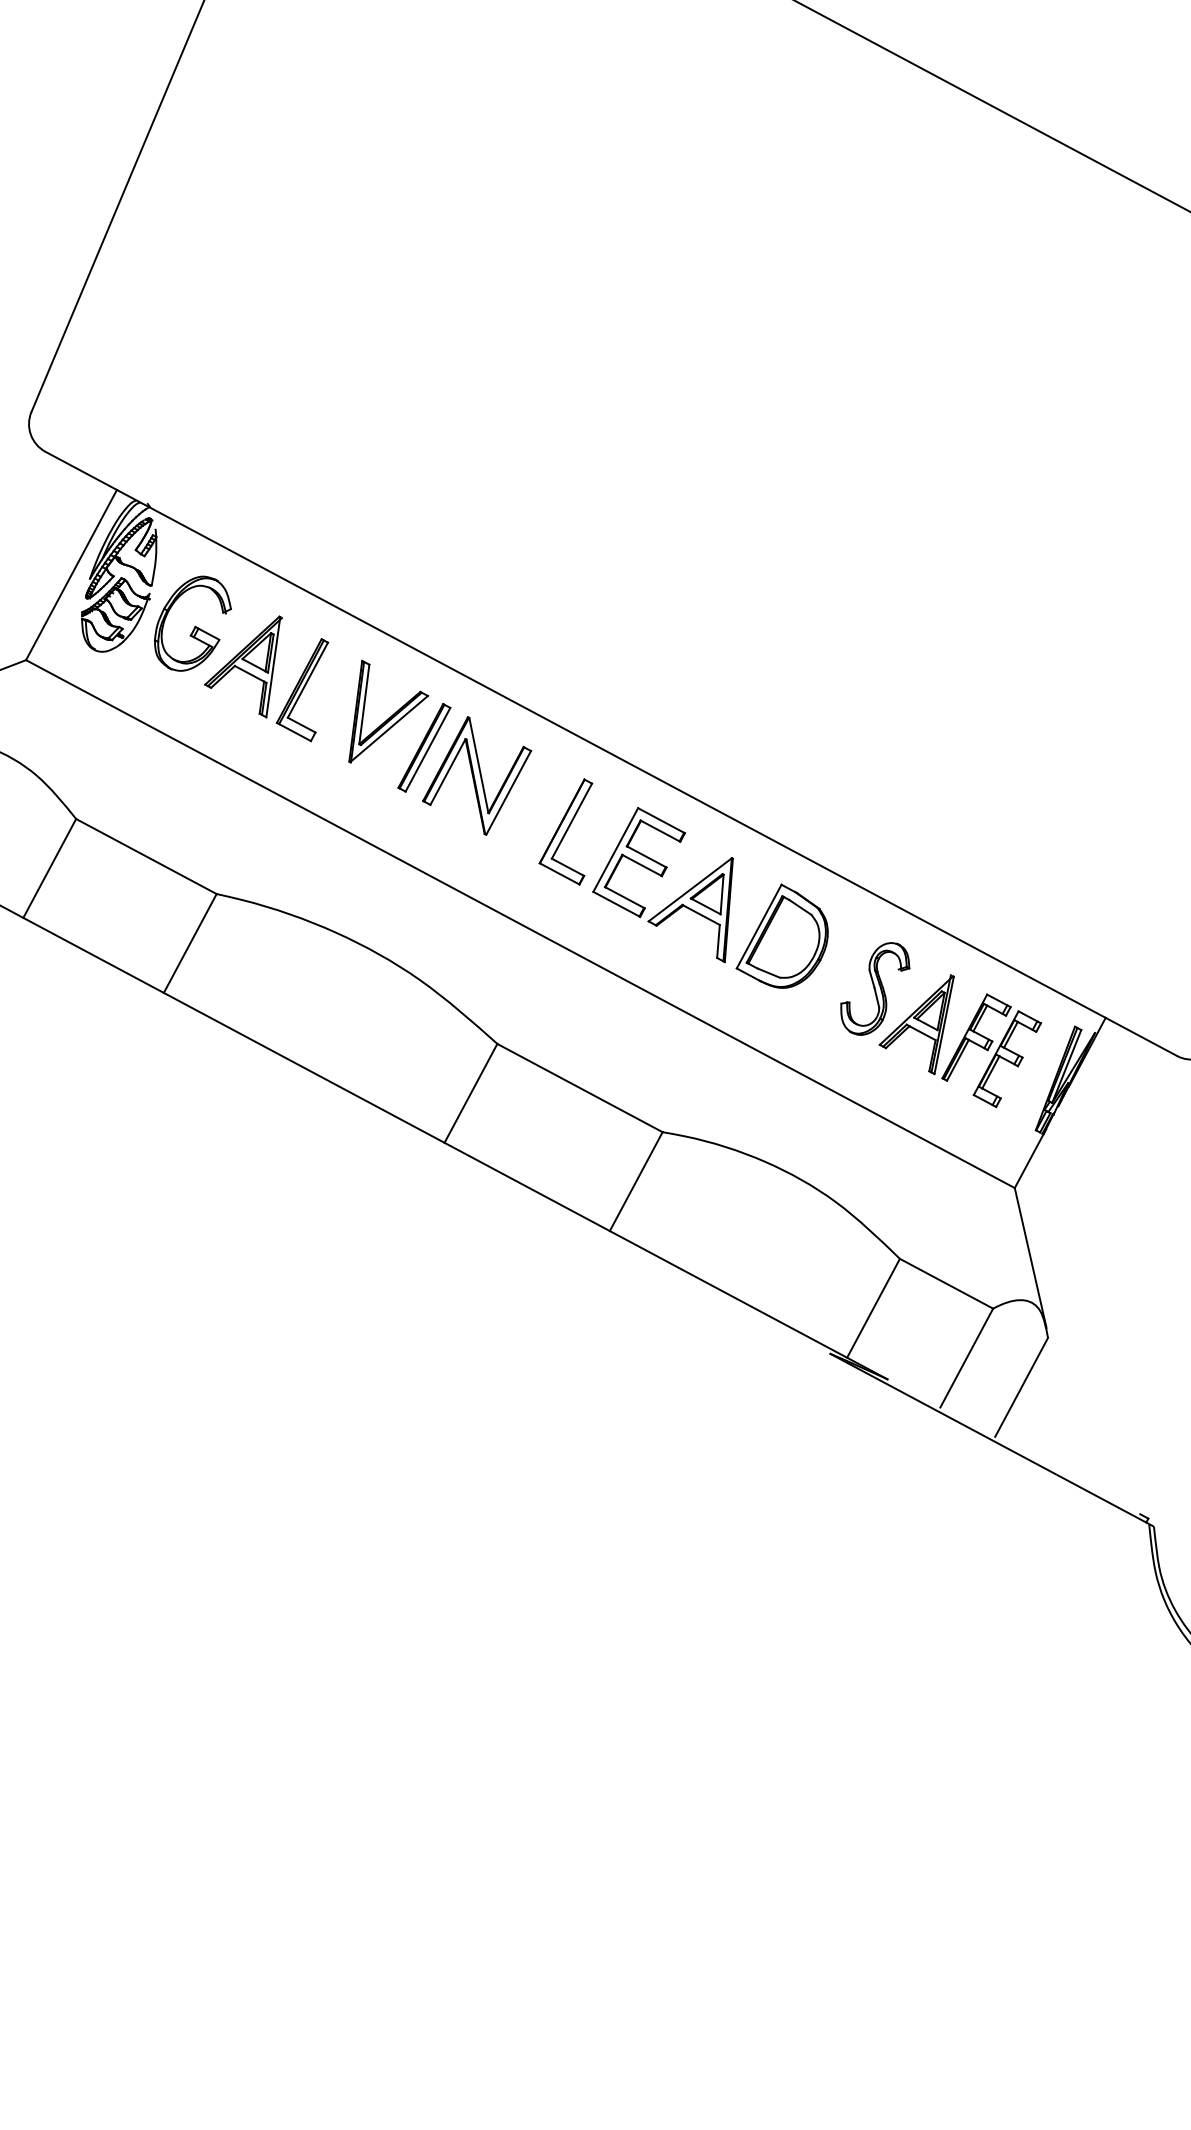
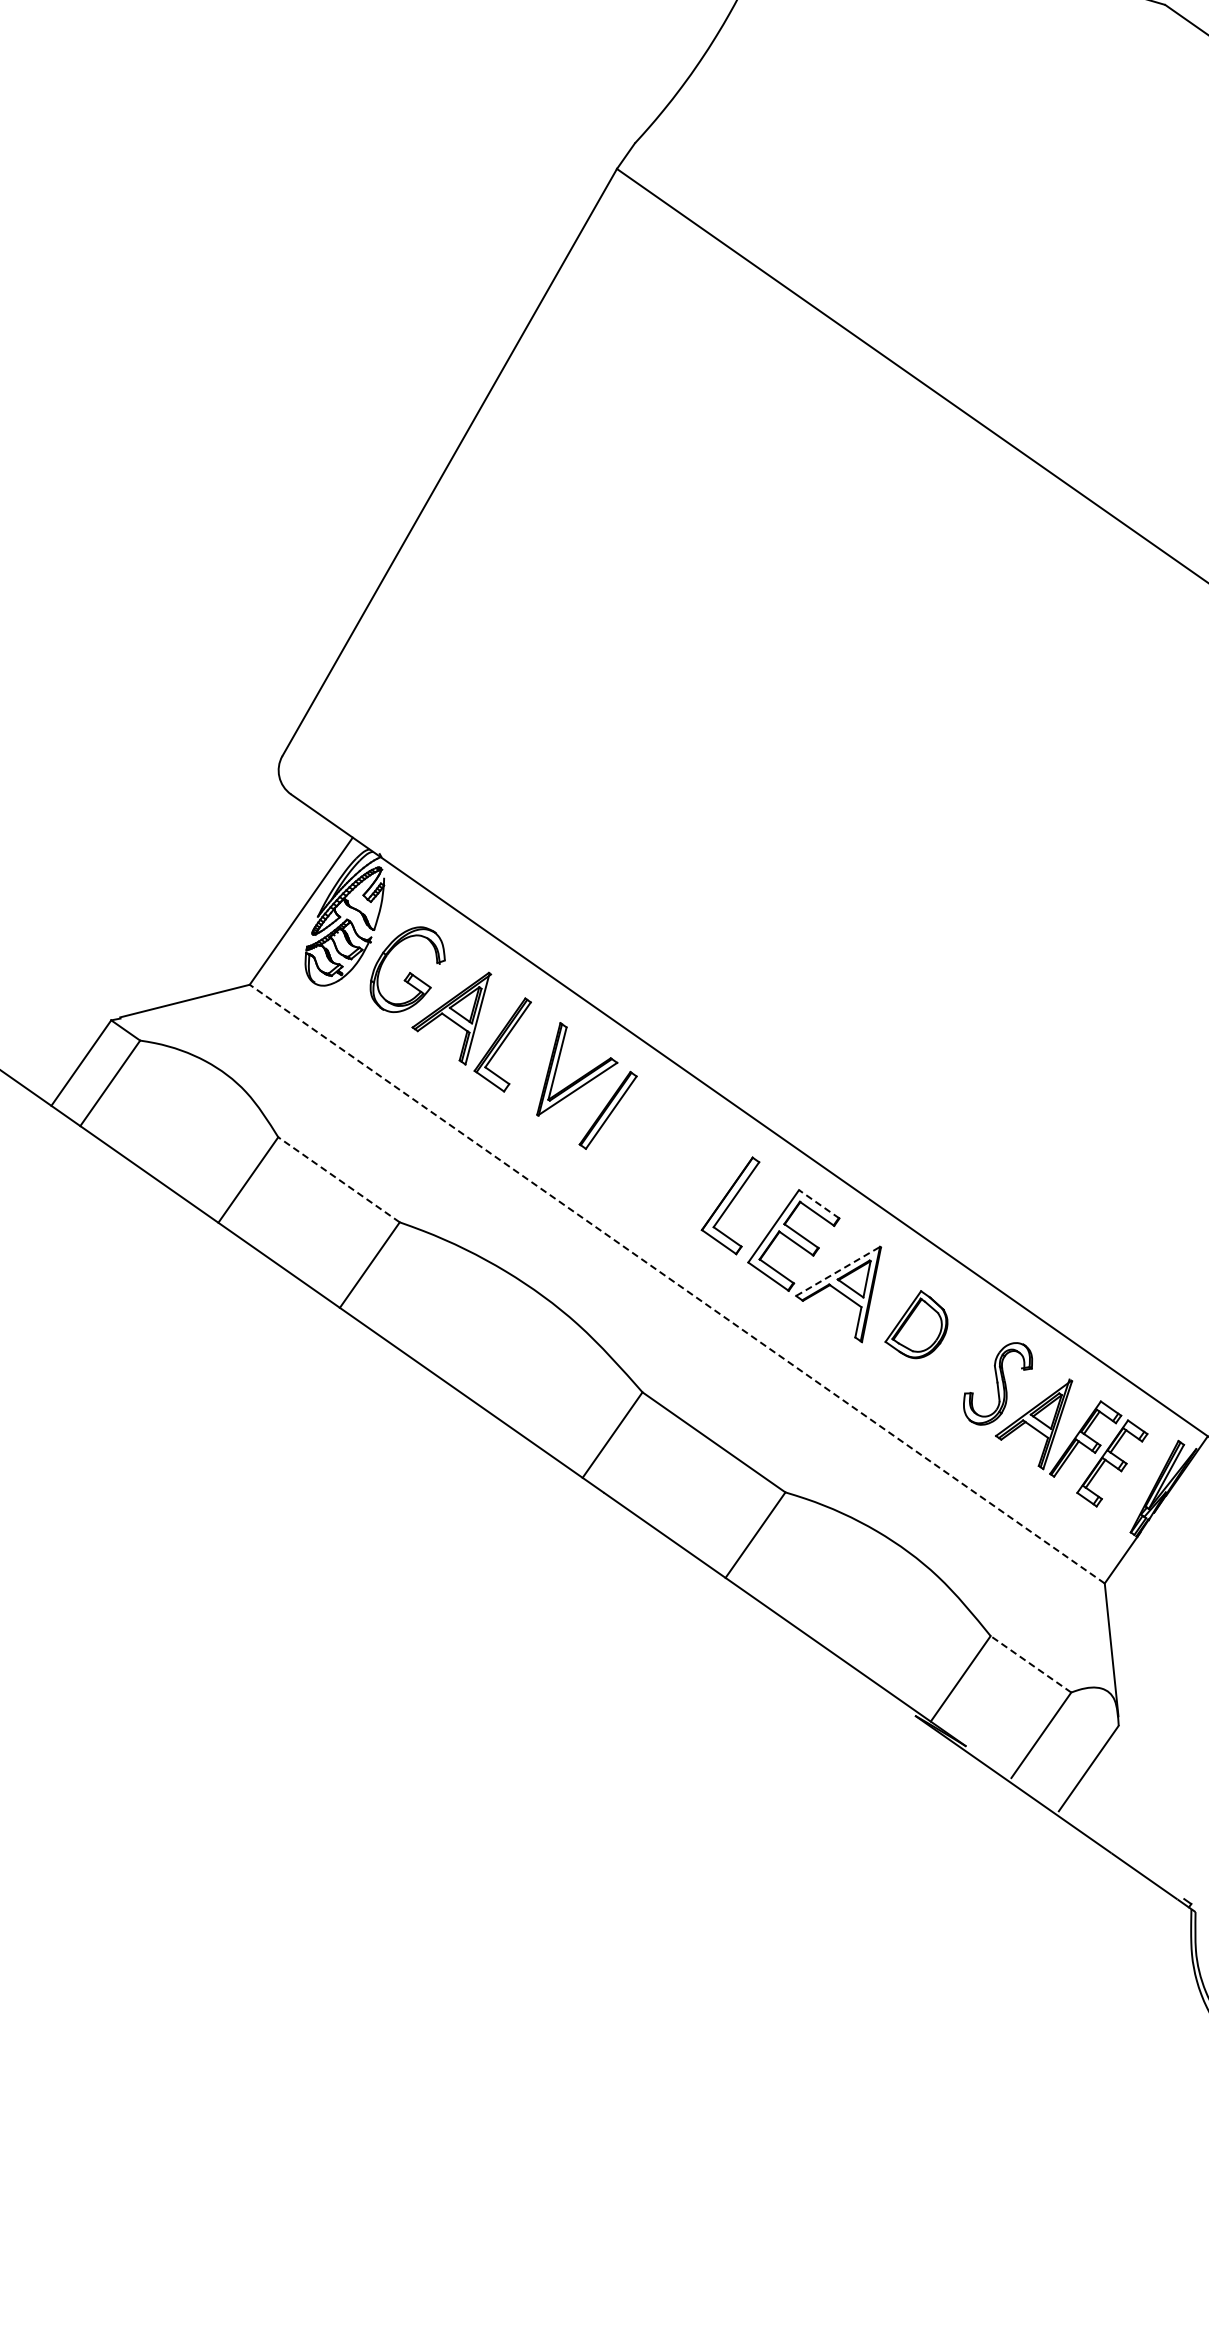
part: (476, 775) -> (653, 1141), removed
line: (661, 820) -> (819, 1204), solid -> dashed
line: (145, 856) -> (338, 1179), solid -> dashed
line: (690, 889) -> (838, 1271), solid -> dashed
line: (520, 924) -> (677, 1284), solid -> dashed
part: (780, 936) -> (916, 1324), size x0.7
line: (946, 1284) -> (1030, 1664), solid -> dashed

